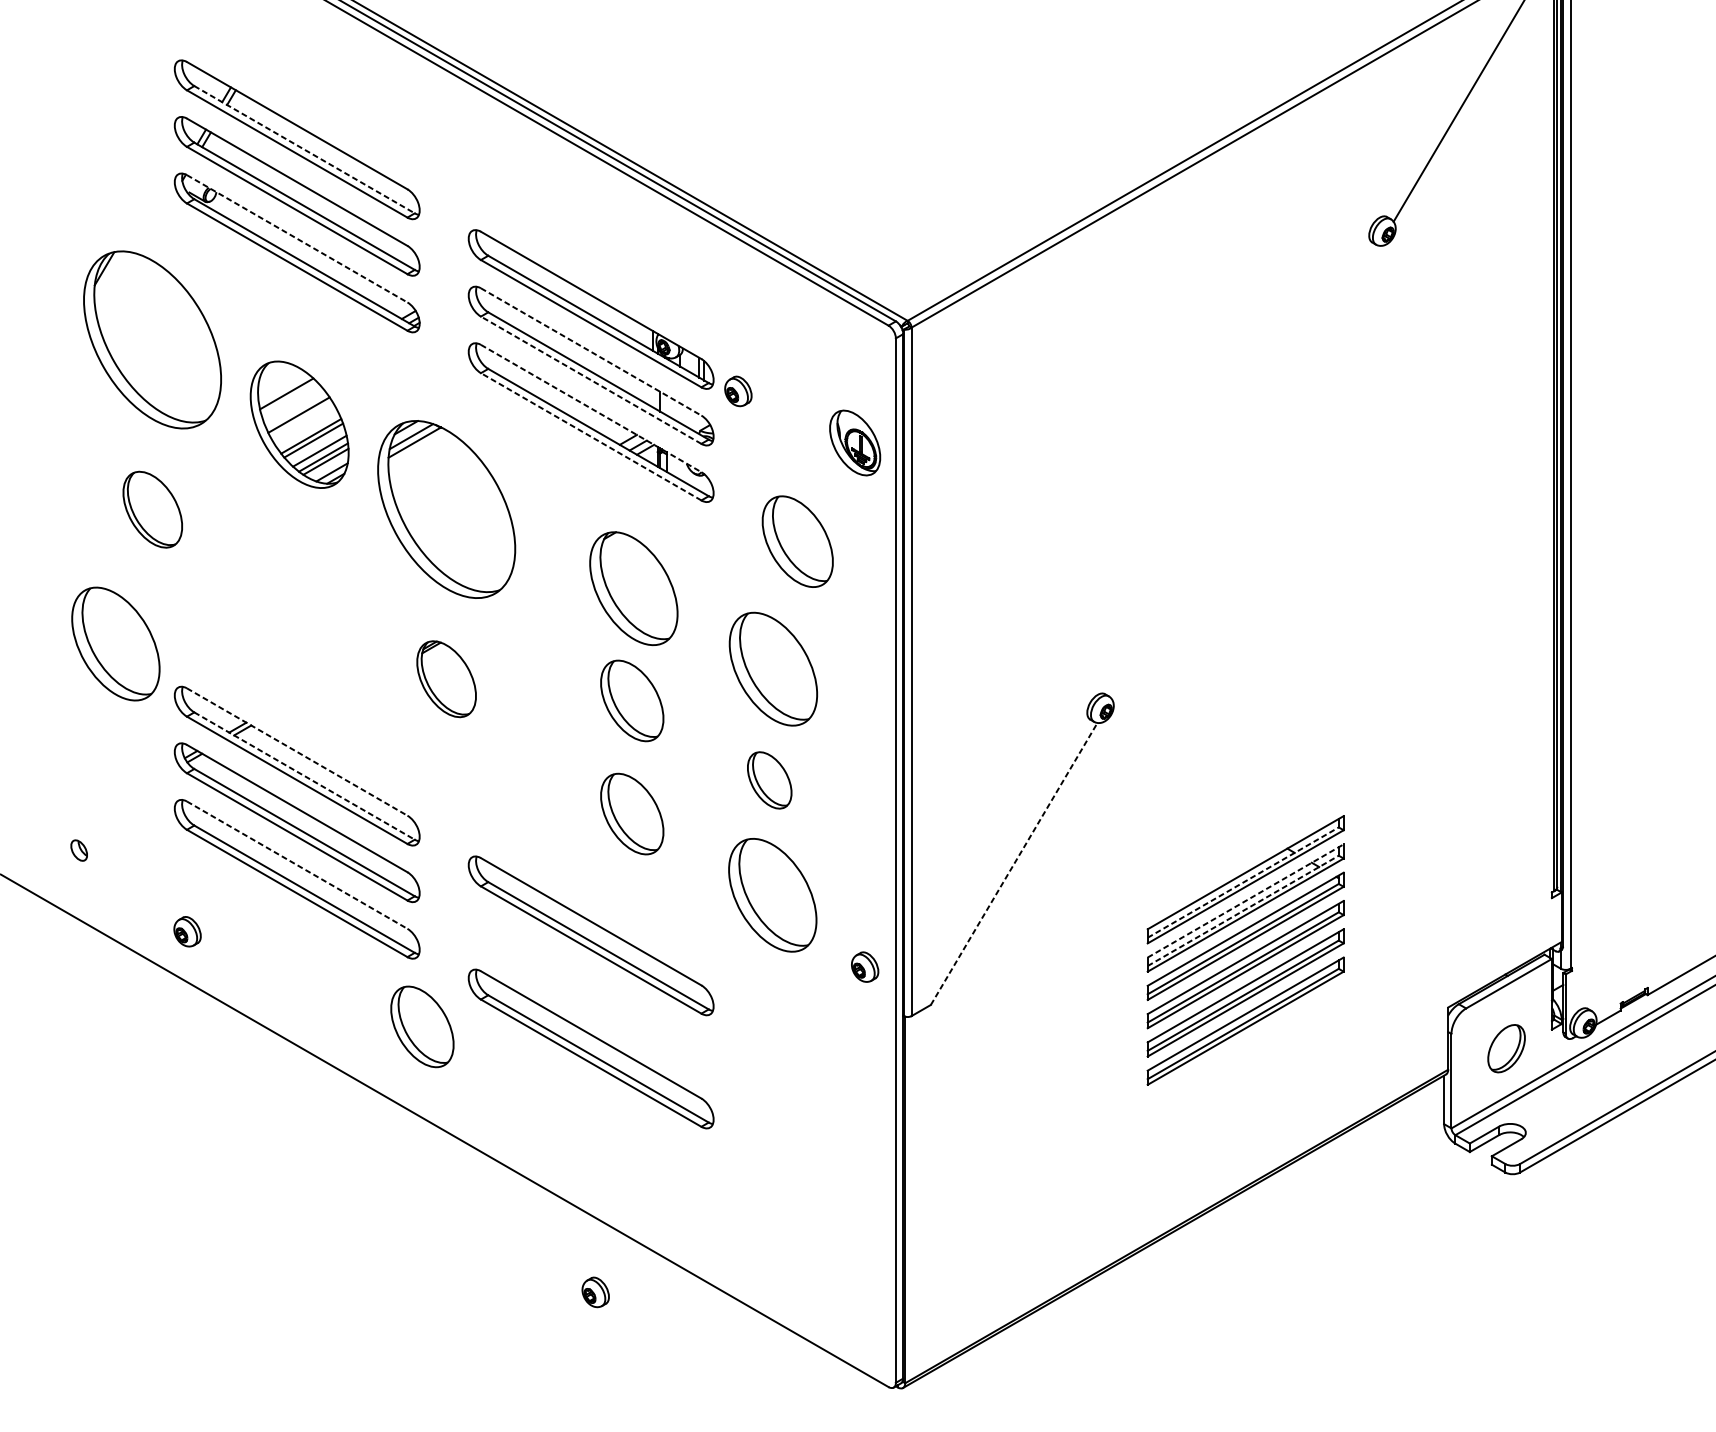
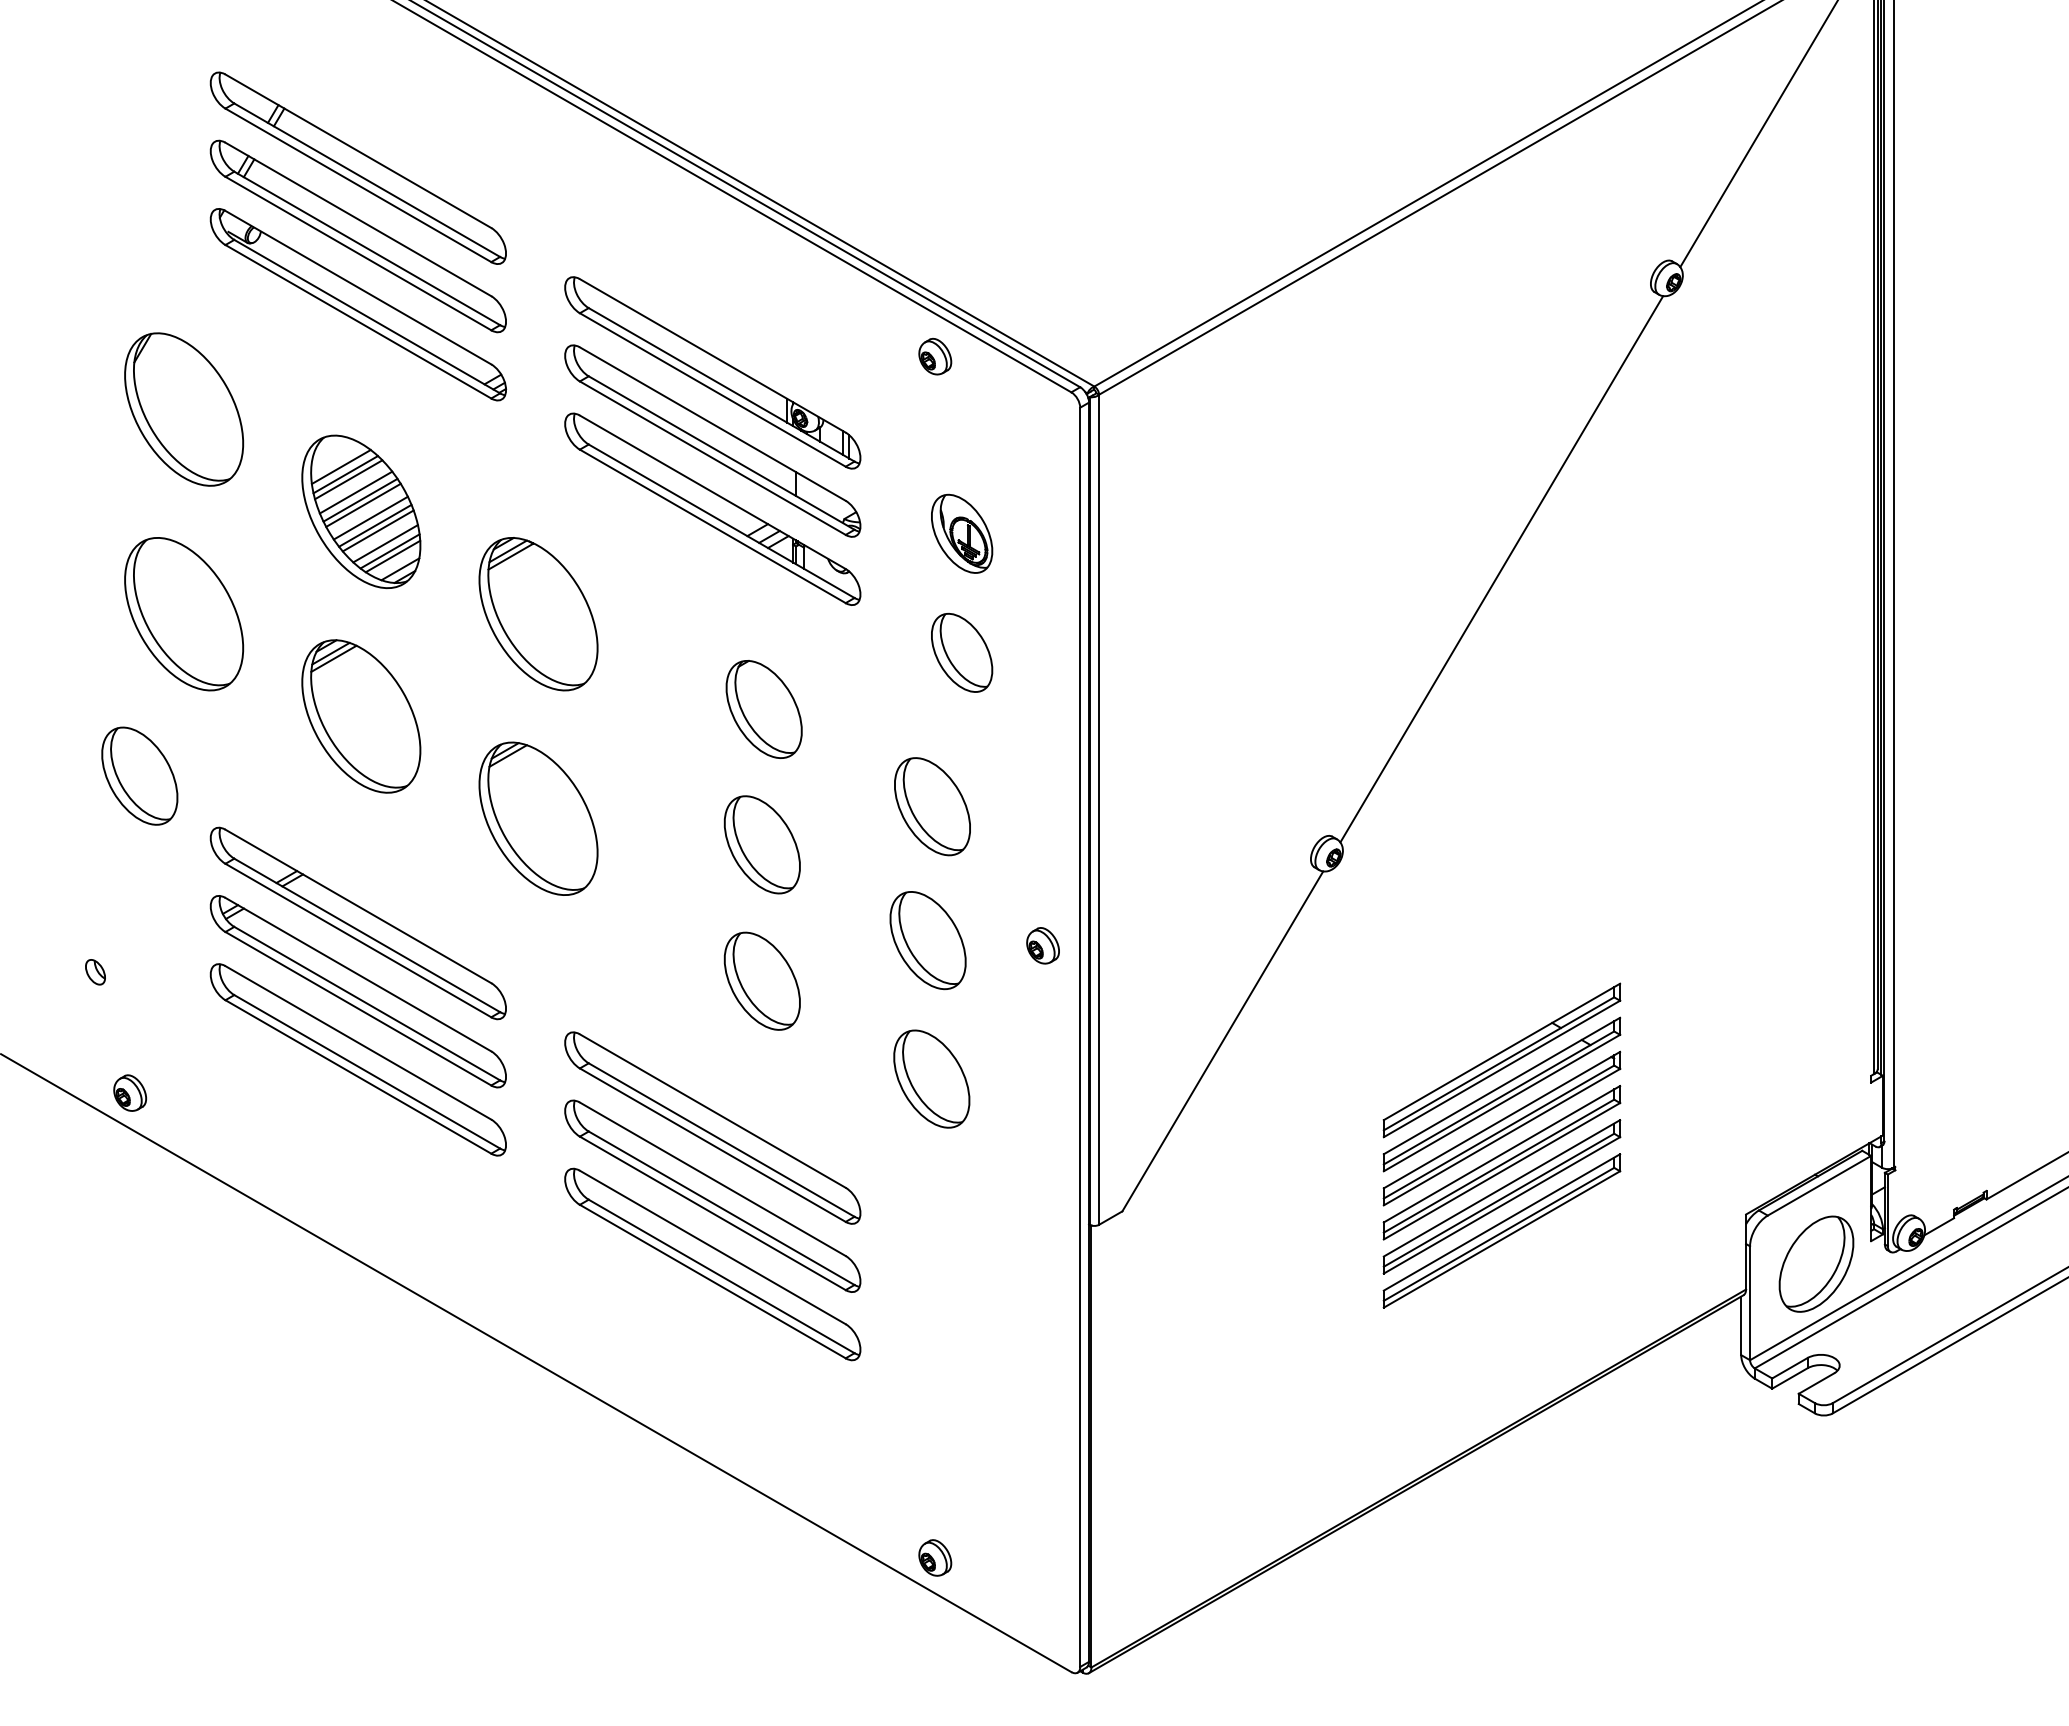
line: (304, 149) -> (367, 180), dashed -> solid
line: (297, 238) -> (358, 287), dashed -> solid
part: (153, 339) -> (184, 409), size x0.71
line: (591, 352) -> (713, 424), dashed -> solid
line: (590, 379) -> (712, 457), dashed -> solid
line: (282, 387) -> (340, 467), added
part: (738, 391) -> (935, 356), moved
line: (289, 397) -> (348, 479), added
line: (294, 408) -> (355, 492), added
line: (591, 408) -> (713, 492), dashed -> solid
line: (301, 418) -> (363, 504), added
line: (307, 429) -> (370, 517), added
line: (590, 436) -> (712, 526), dashed -> solid
part: (855, 442) -> (962, 533), moved
line: (1245, 472) -> (1501, 569), added
part: (153, 509) -> (184, 614), size x1.67
part: (446, 509) -> (538, 614), size x0.71
part: (798, 541) -> (962, 652), size x0.71
part: (633, 588) -> (763, 709), size x0.71
part: (299, 594) -> (361, 716), added
part: (115, 643) -> (139, 775), size x0.71
part: (773, 669) -> (932, 806), size x0.71
part: (446, 679) -> (538, 818), size x1.67
line: (297, 752) -> (358, 906), dashed -> solid
line: (304, 776) -> (367, 935), dashed -> solid
part: (769, 780) -> (927, 940), size x1.43
part: (79, 850) -> (95, 972), moved
line: (1014, 863) -> (1223, 1040), dashed -> solid
line: (297, 865) -> (358, 1043), dashed -> solid
line: (1243, 882) -> (1499, 1063), dashed -> solid
part: (772, 894) -> (931, 1078), size x0.71
line: (1246, 900) -> (1502, 1085), dashed -> solid
line: (1243, 910) -> (1499, 1097), dashed -> solid
part: (187, 931) -> (129, 1092), moved
part: (864, 966) -> (1042, 945), moved
part: (590, 991) -> (712, 1195), added
part: (421, 1026) -> (508, 1237), removed
part: (1506, 1048) -> (1816, 1263), size x1.67
part: (595, 1292) -> (935, 1557), moved

